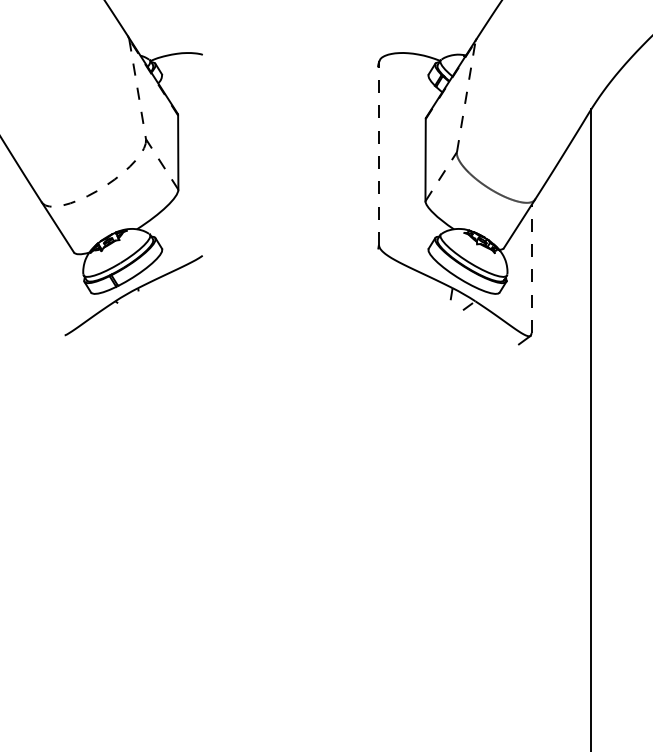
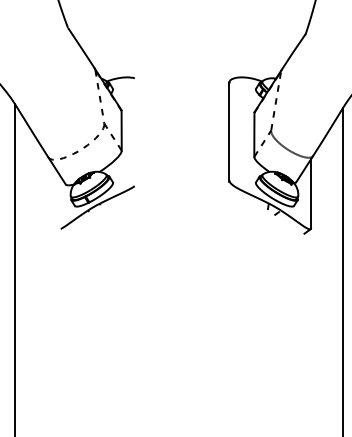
line: (379, 153) -> (229, 131), dashed -> solid
line: (532, 267) -> (311, 192), dashed -> solid

